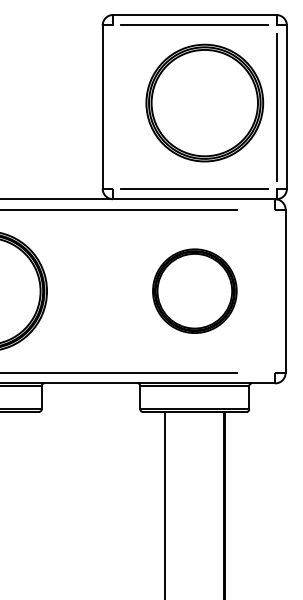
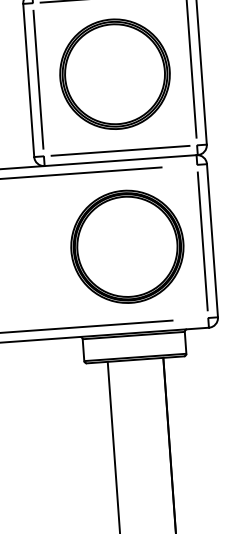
part: (204, 102) -> (114, 73), moved
line: (113, 106) -> (38, 79), added
part: (194, 290) -> (127, 246), size x1.43
line: (275, 290) -> (202, 240), added

